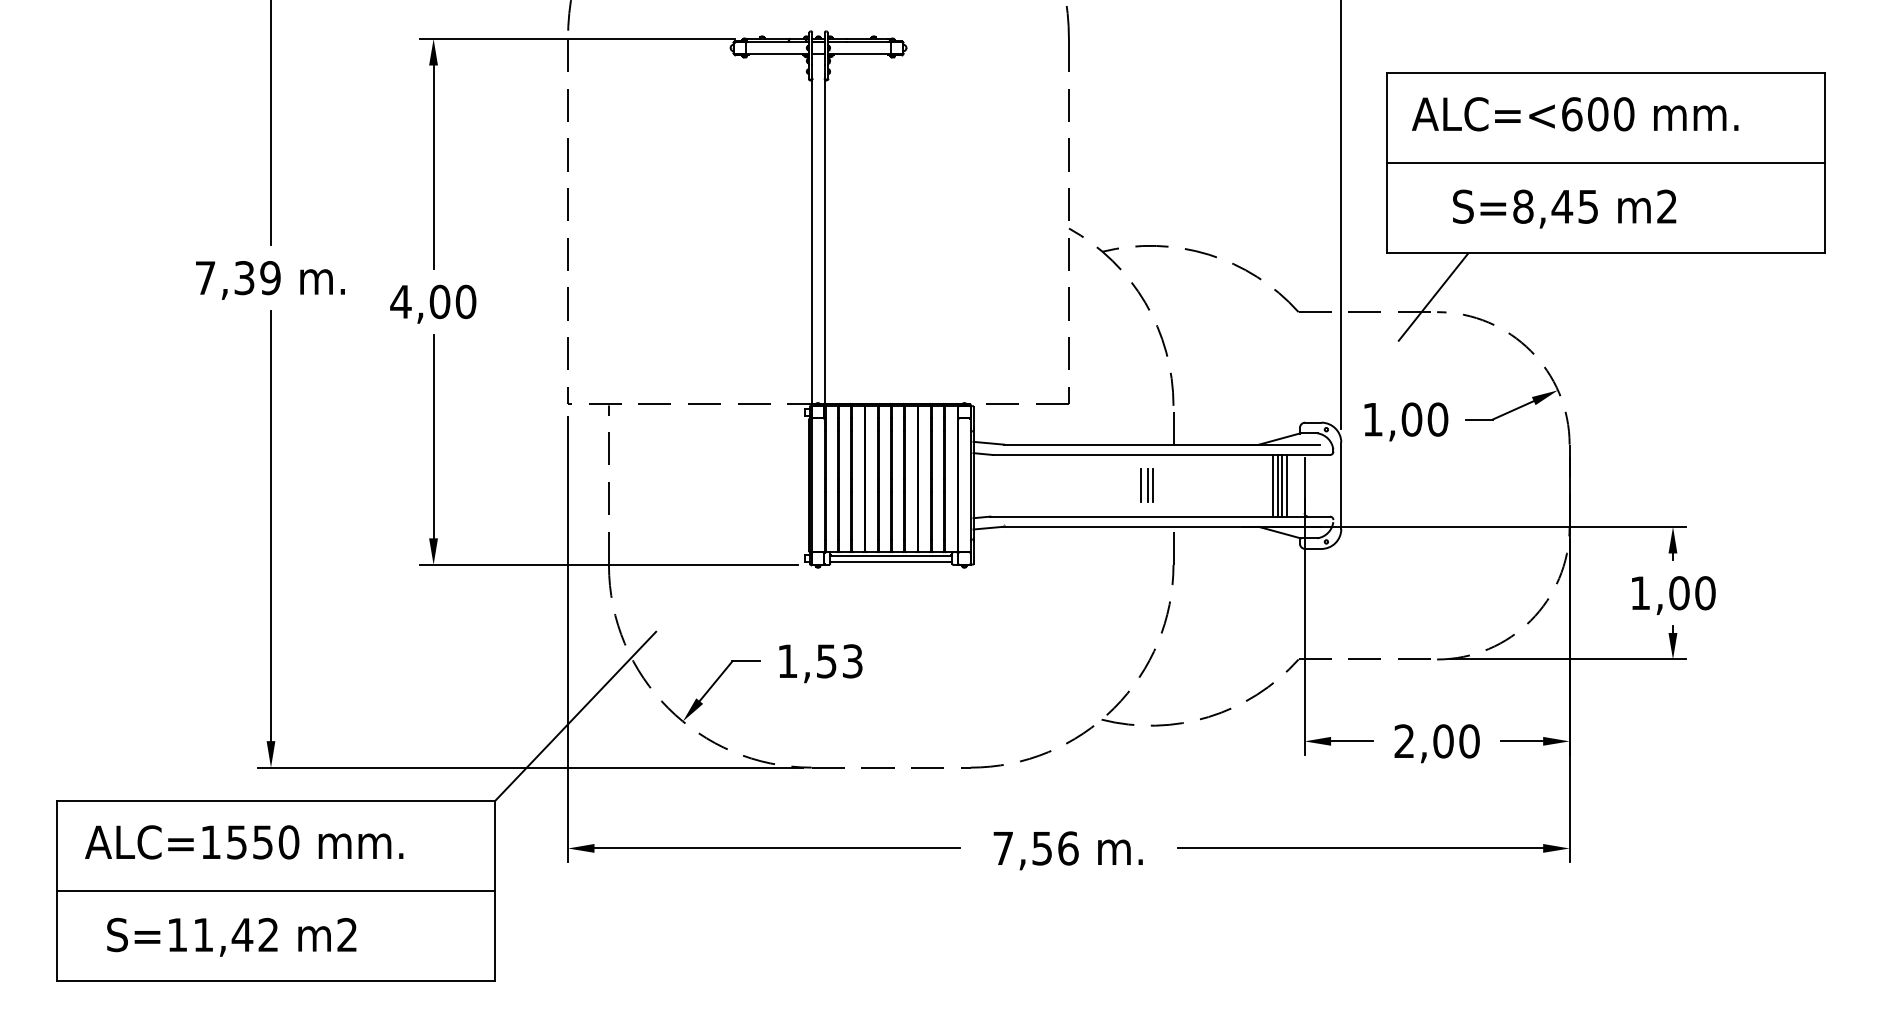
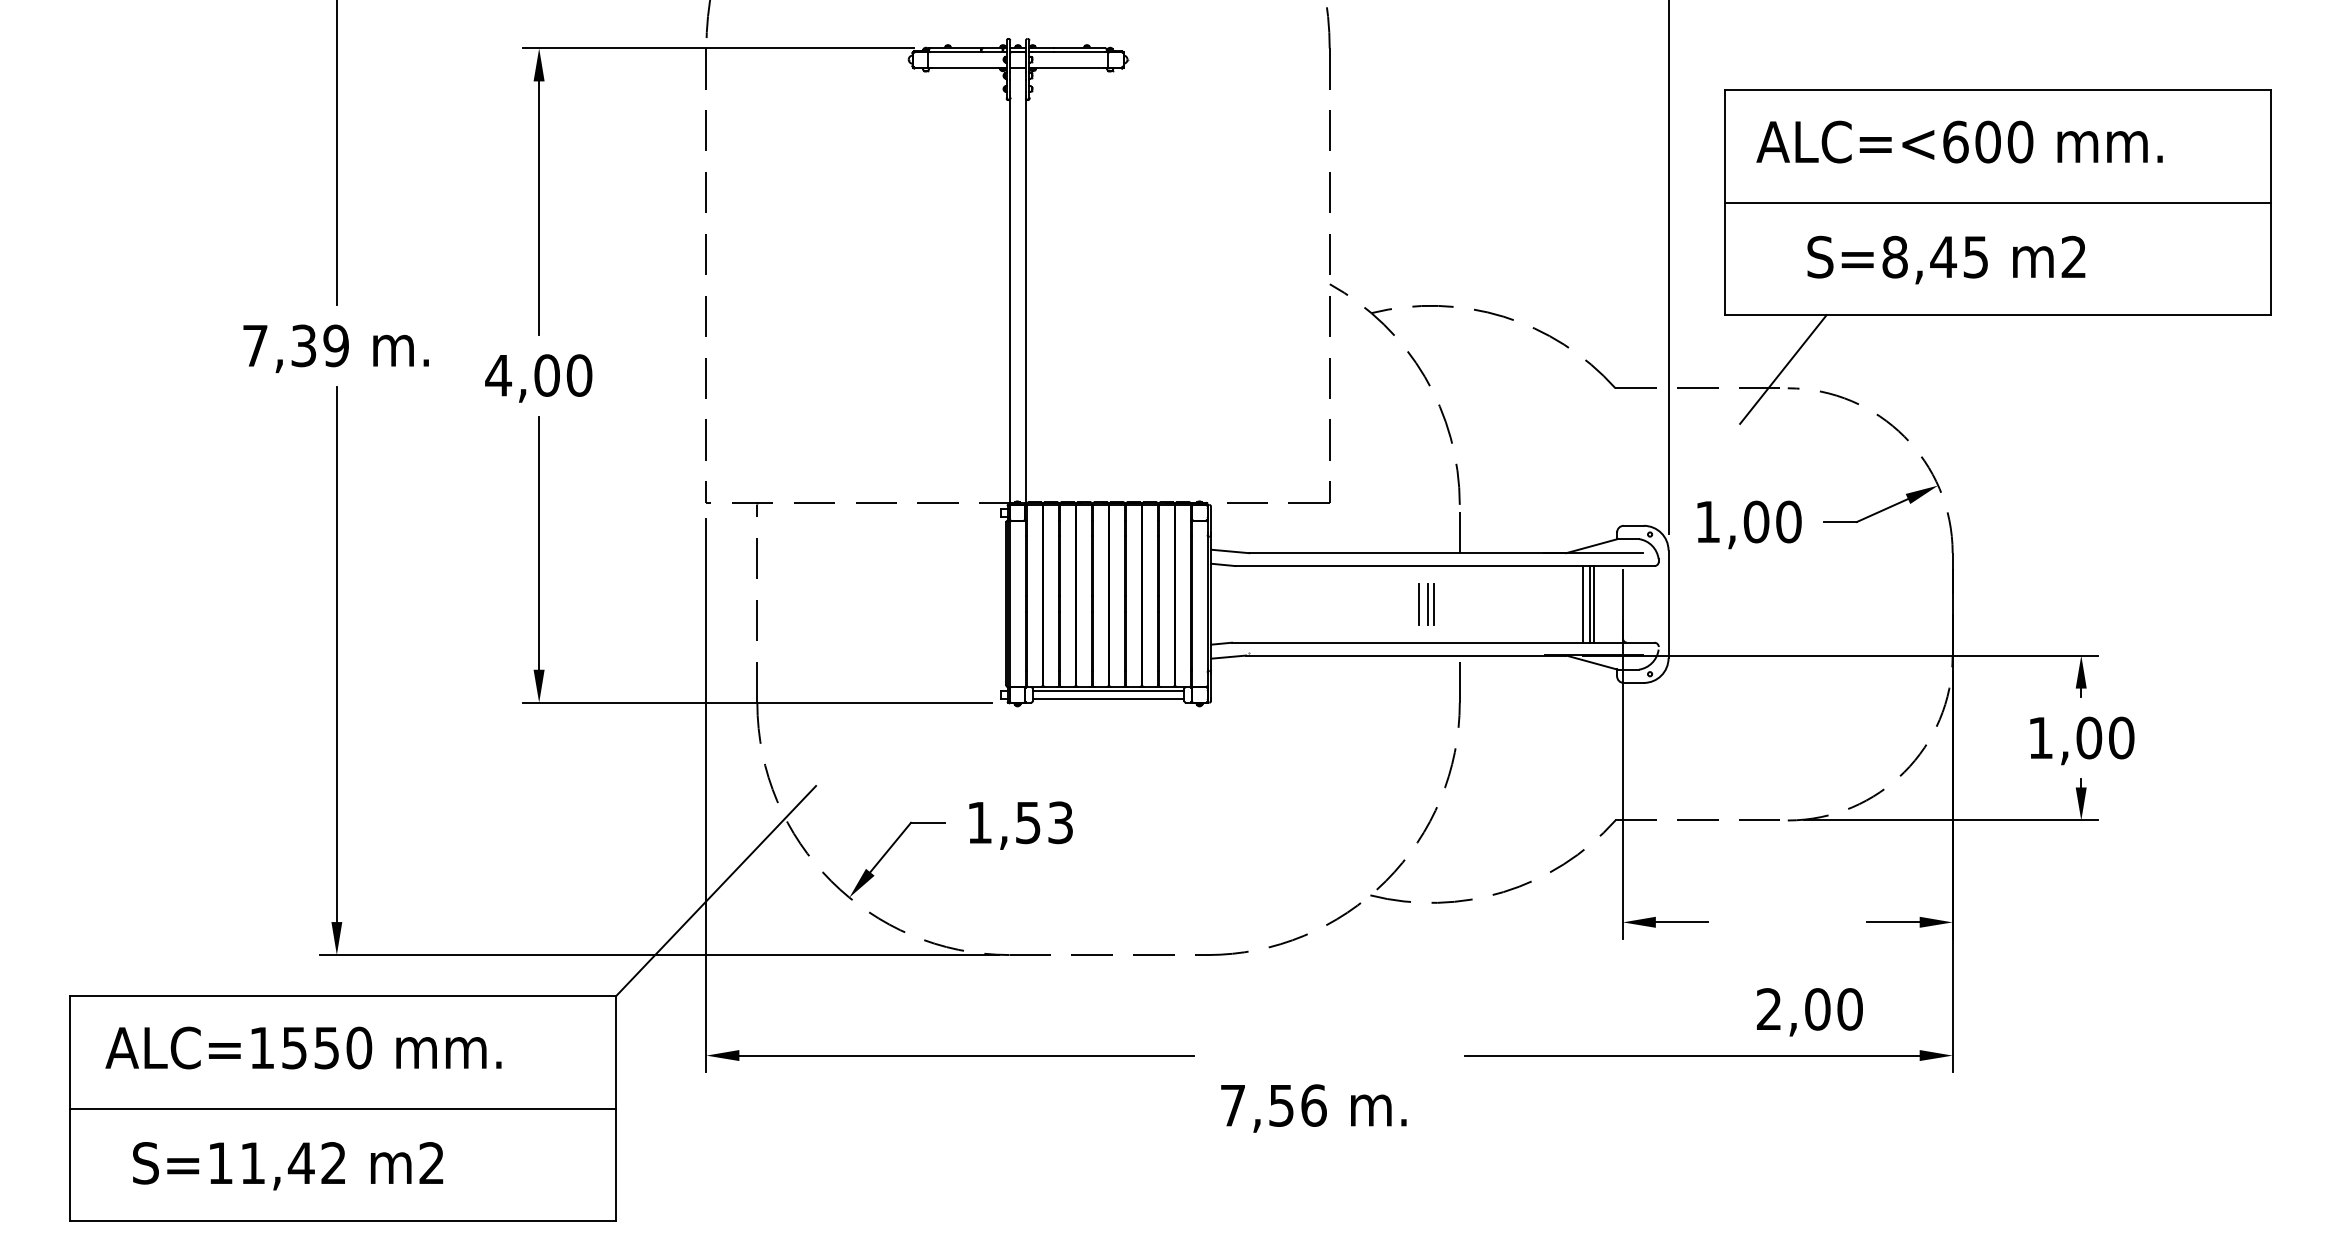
line: (1286, 485) -> (1600, 604), removed
text: (1436, 743) -> (1809, 1012), moved
text: (1067, 850) -> (1313, 1108), moved

